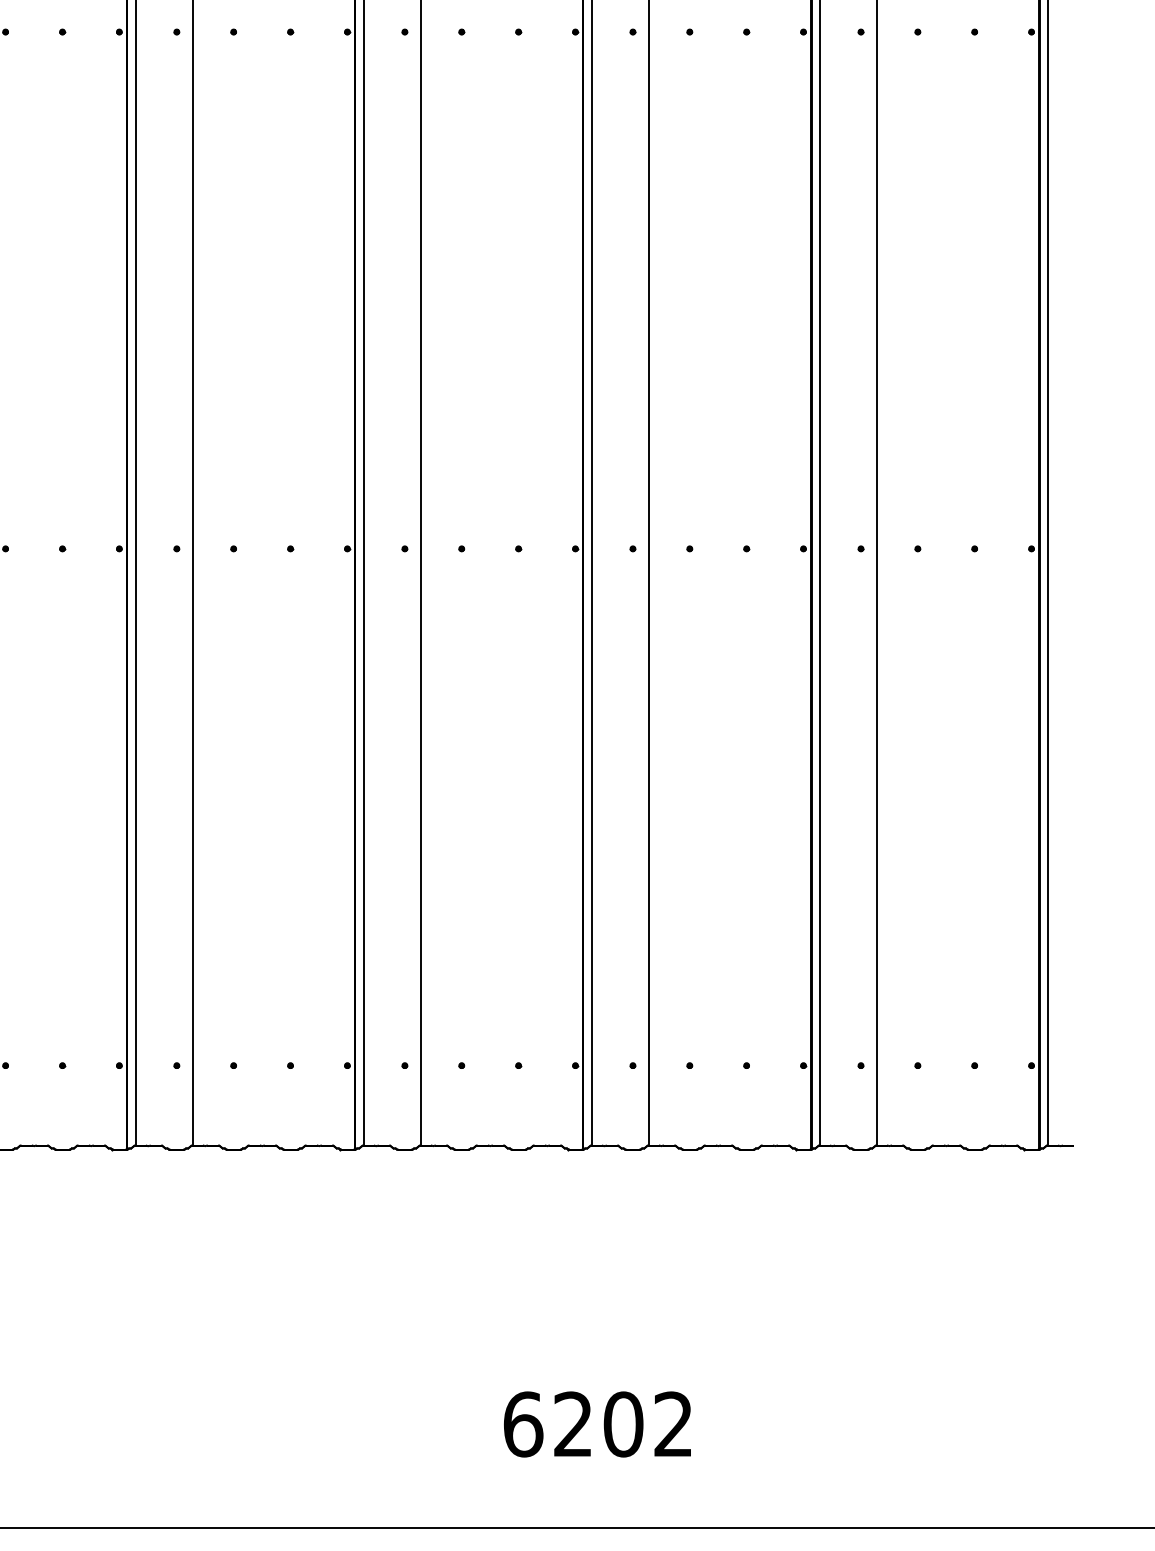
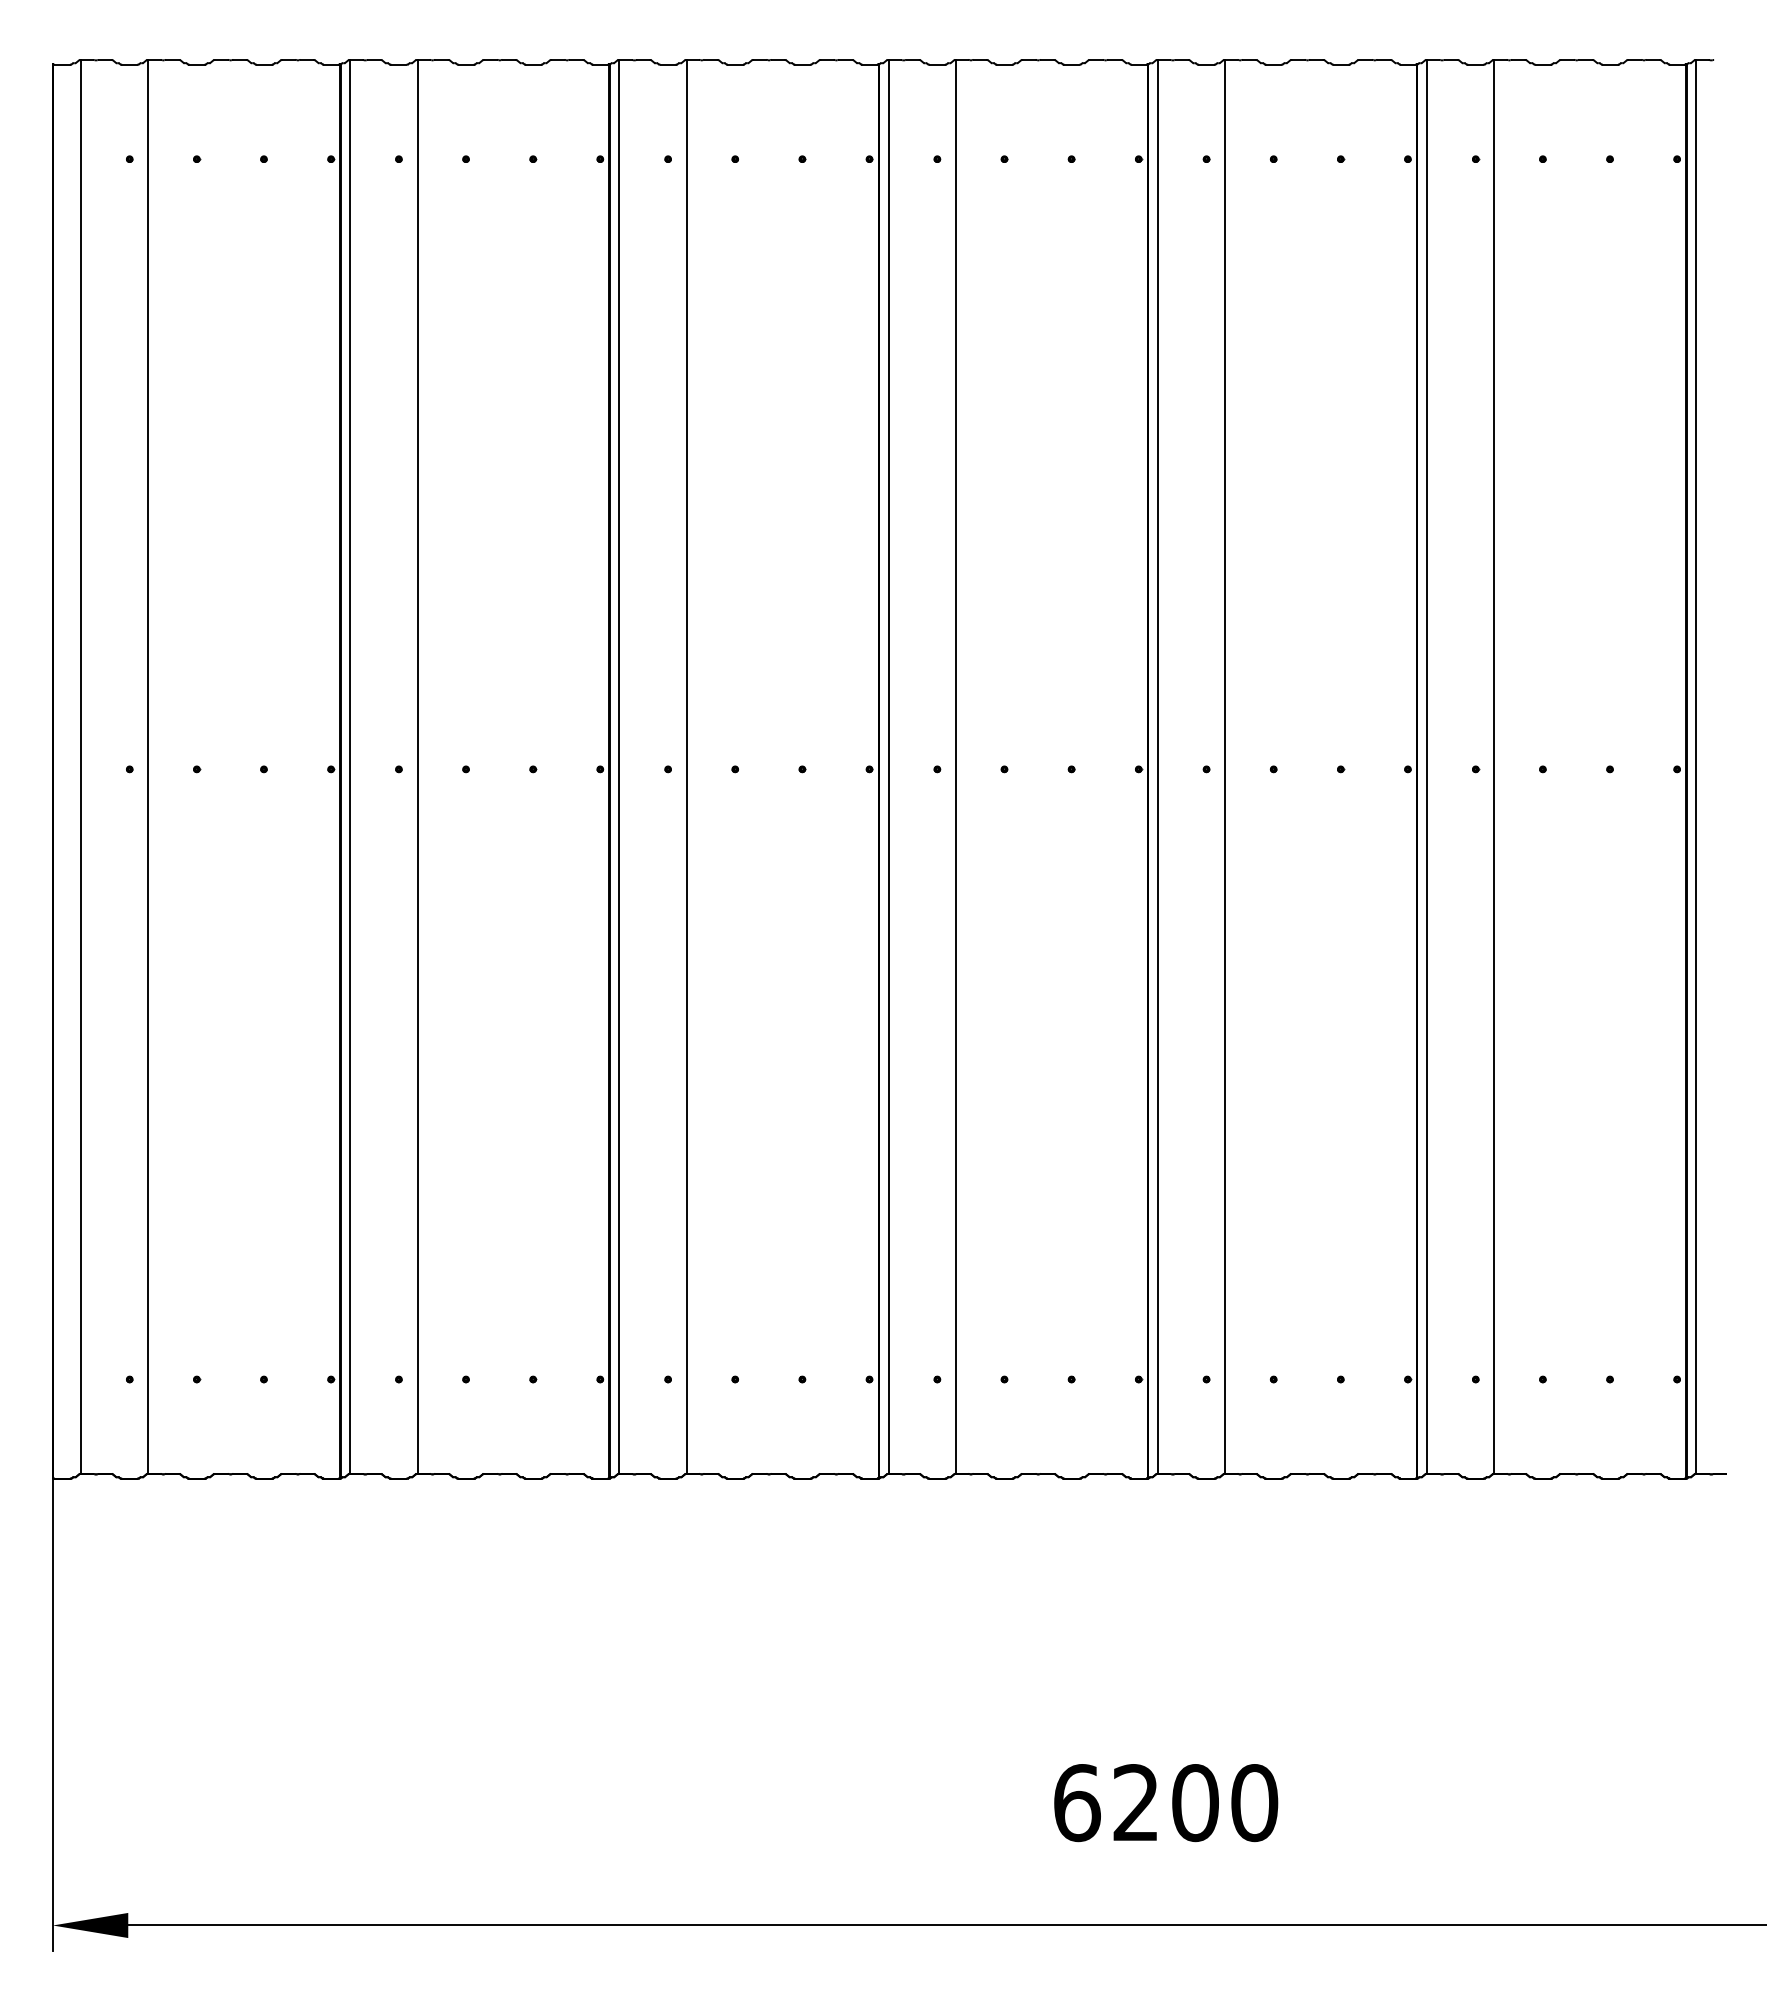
text: (673, 1424) -> (1254, 1803), 6202 -> 6200

